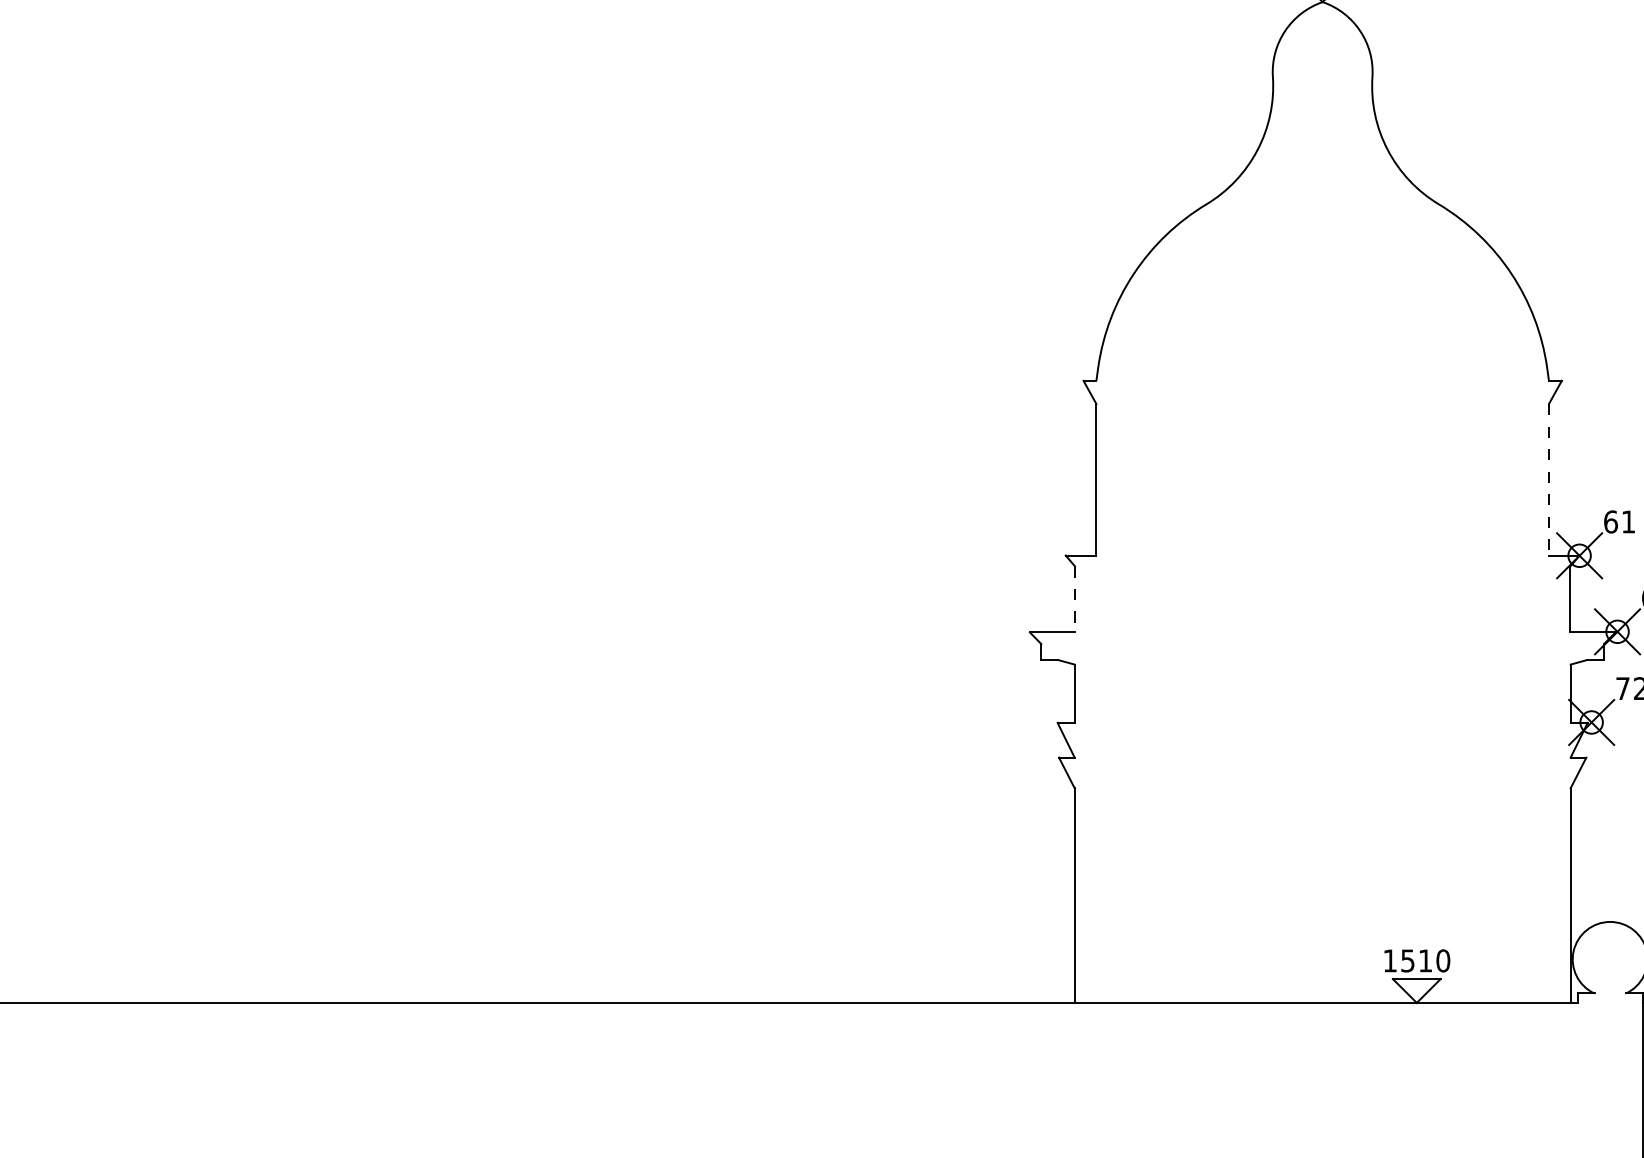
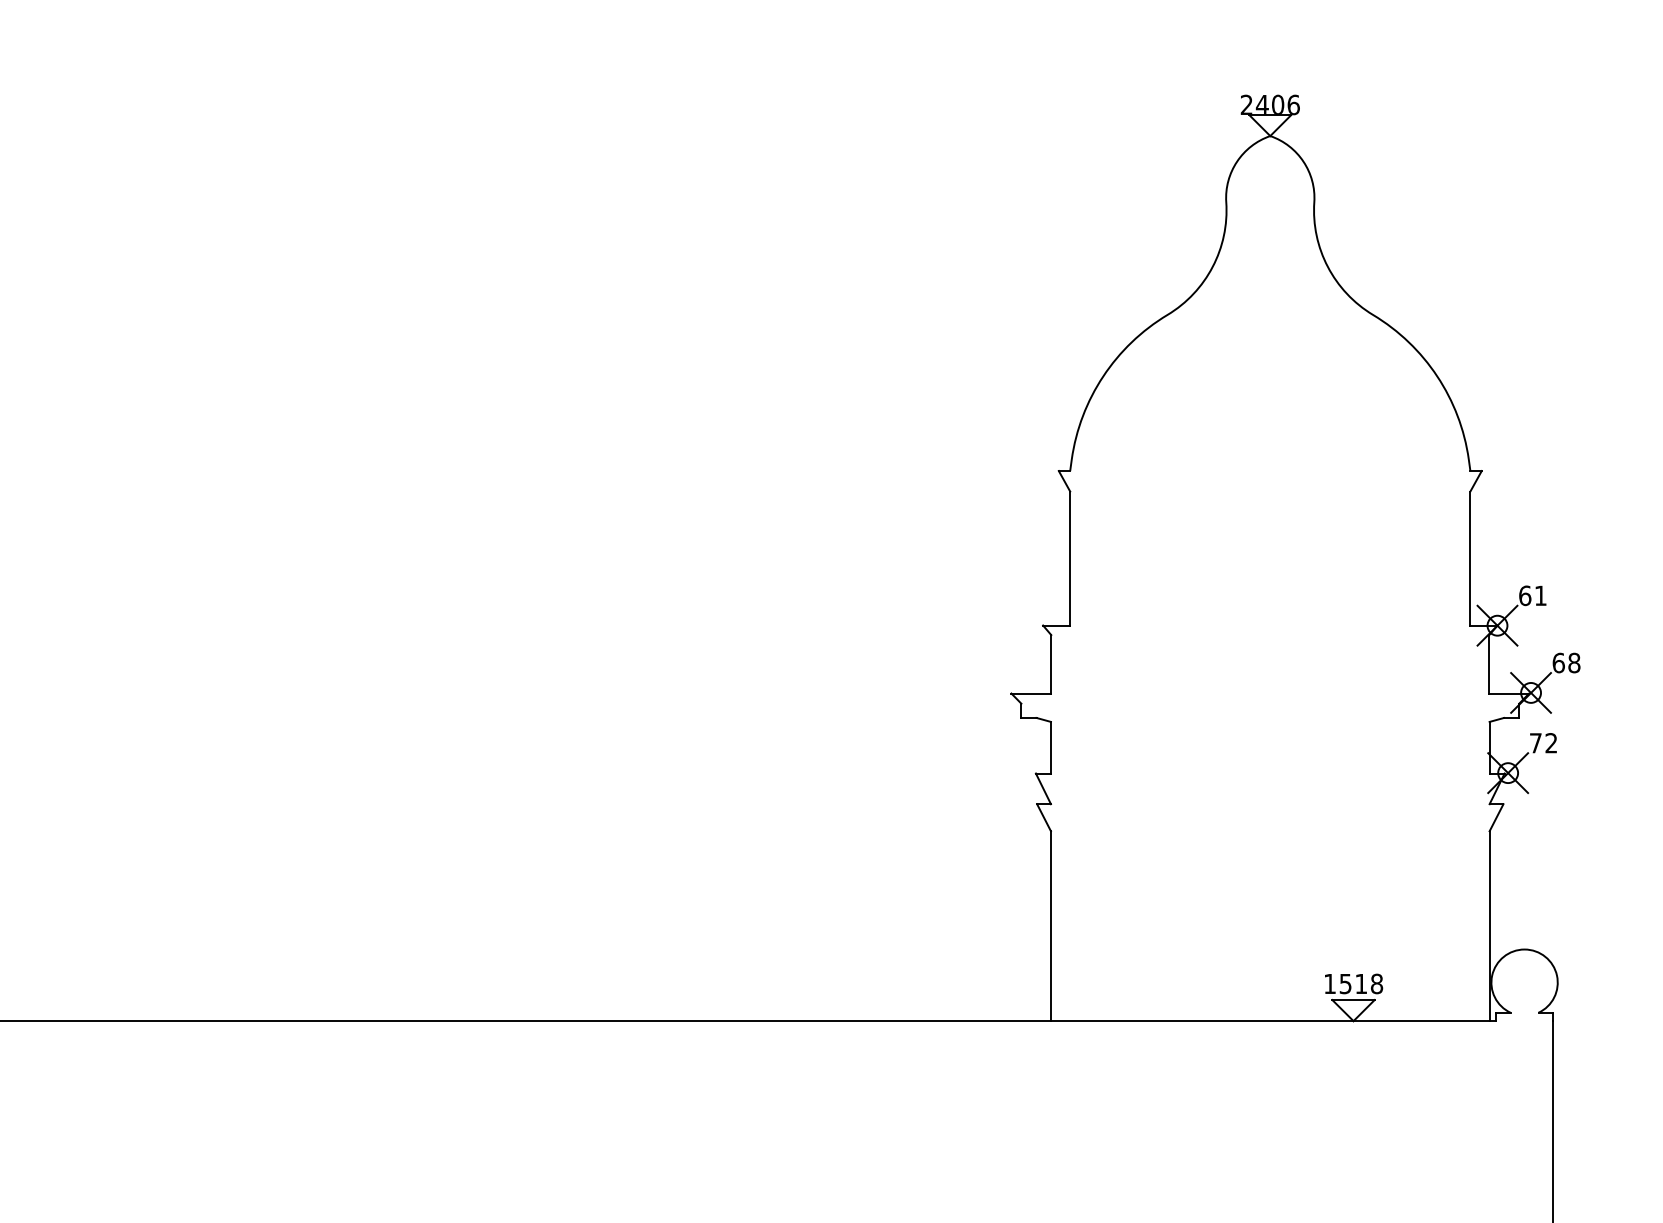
line: (1549, 479) -> (1470, 558), dashed -> solid
line: (1075, 599) -> (1051, 664), dashed -> solid
text: (1442, 960) -> (1376, 983), 1510 -> 1518

